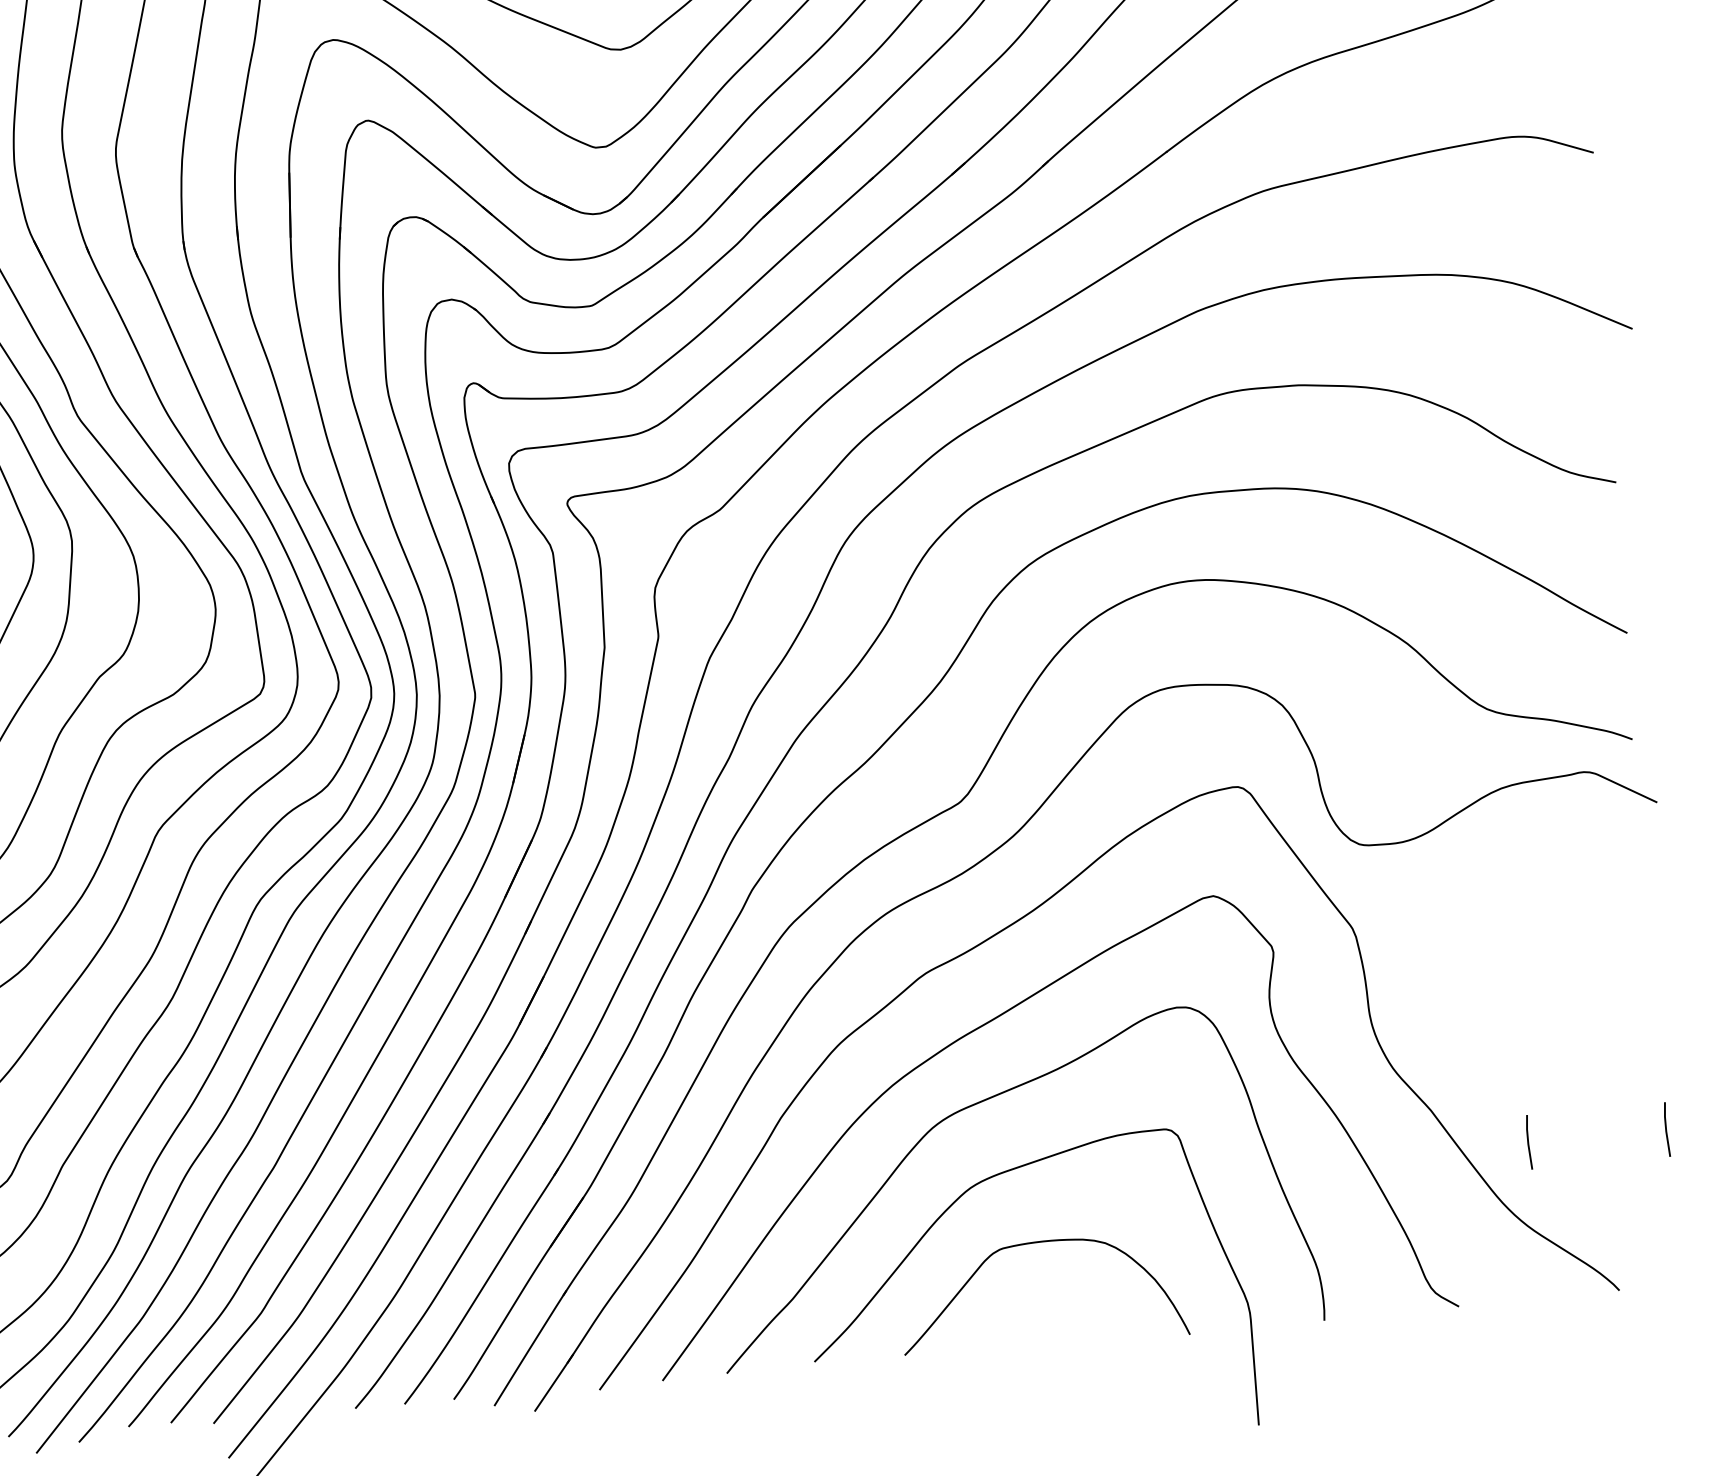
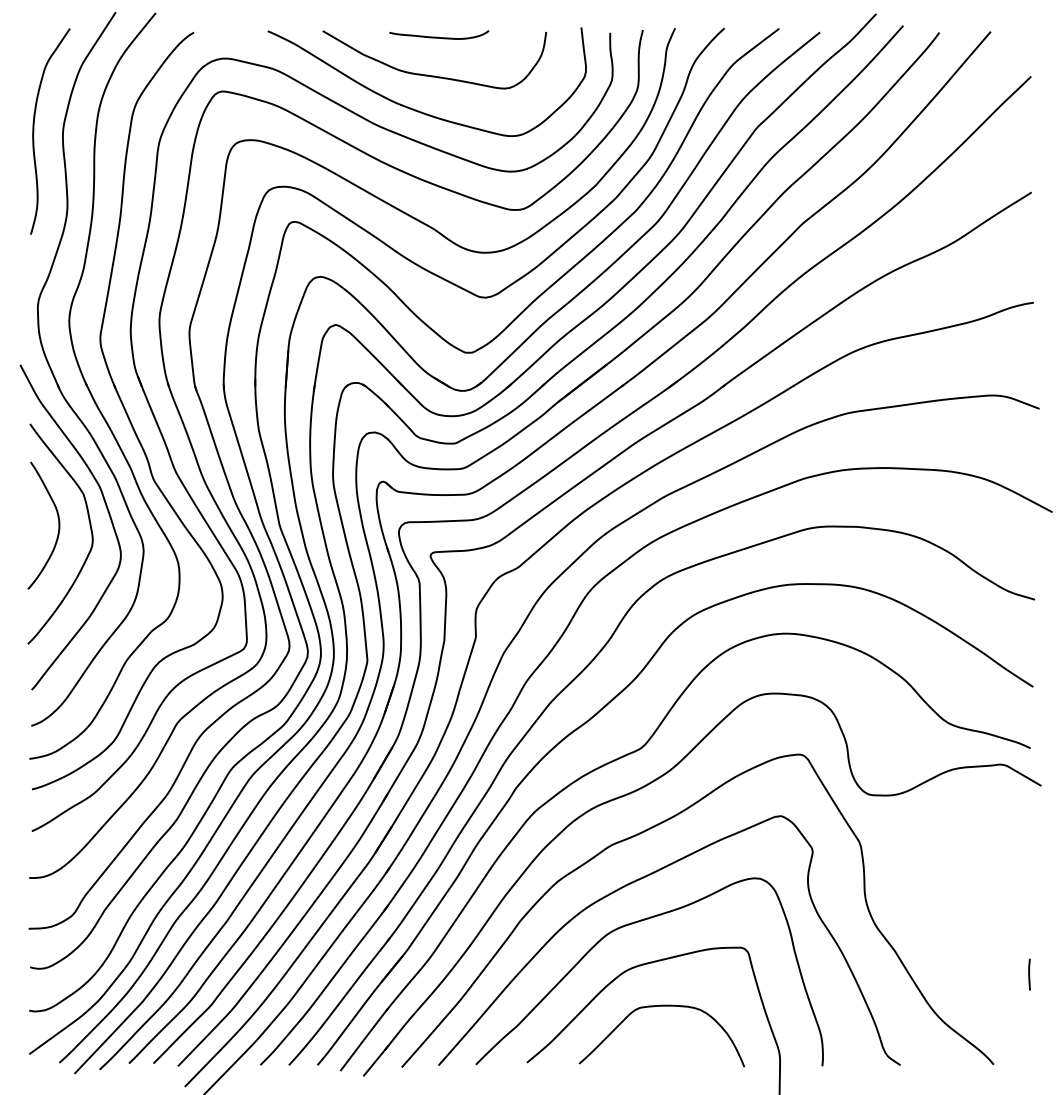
line: (1528, 1142) -> (949, 974), removed

